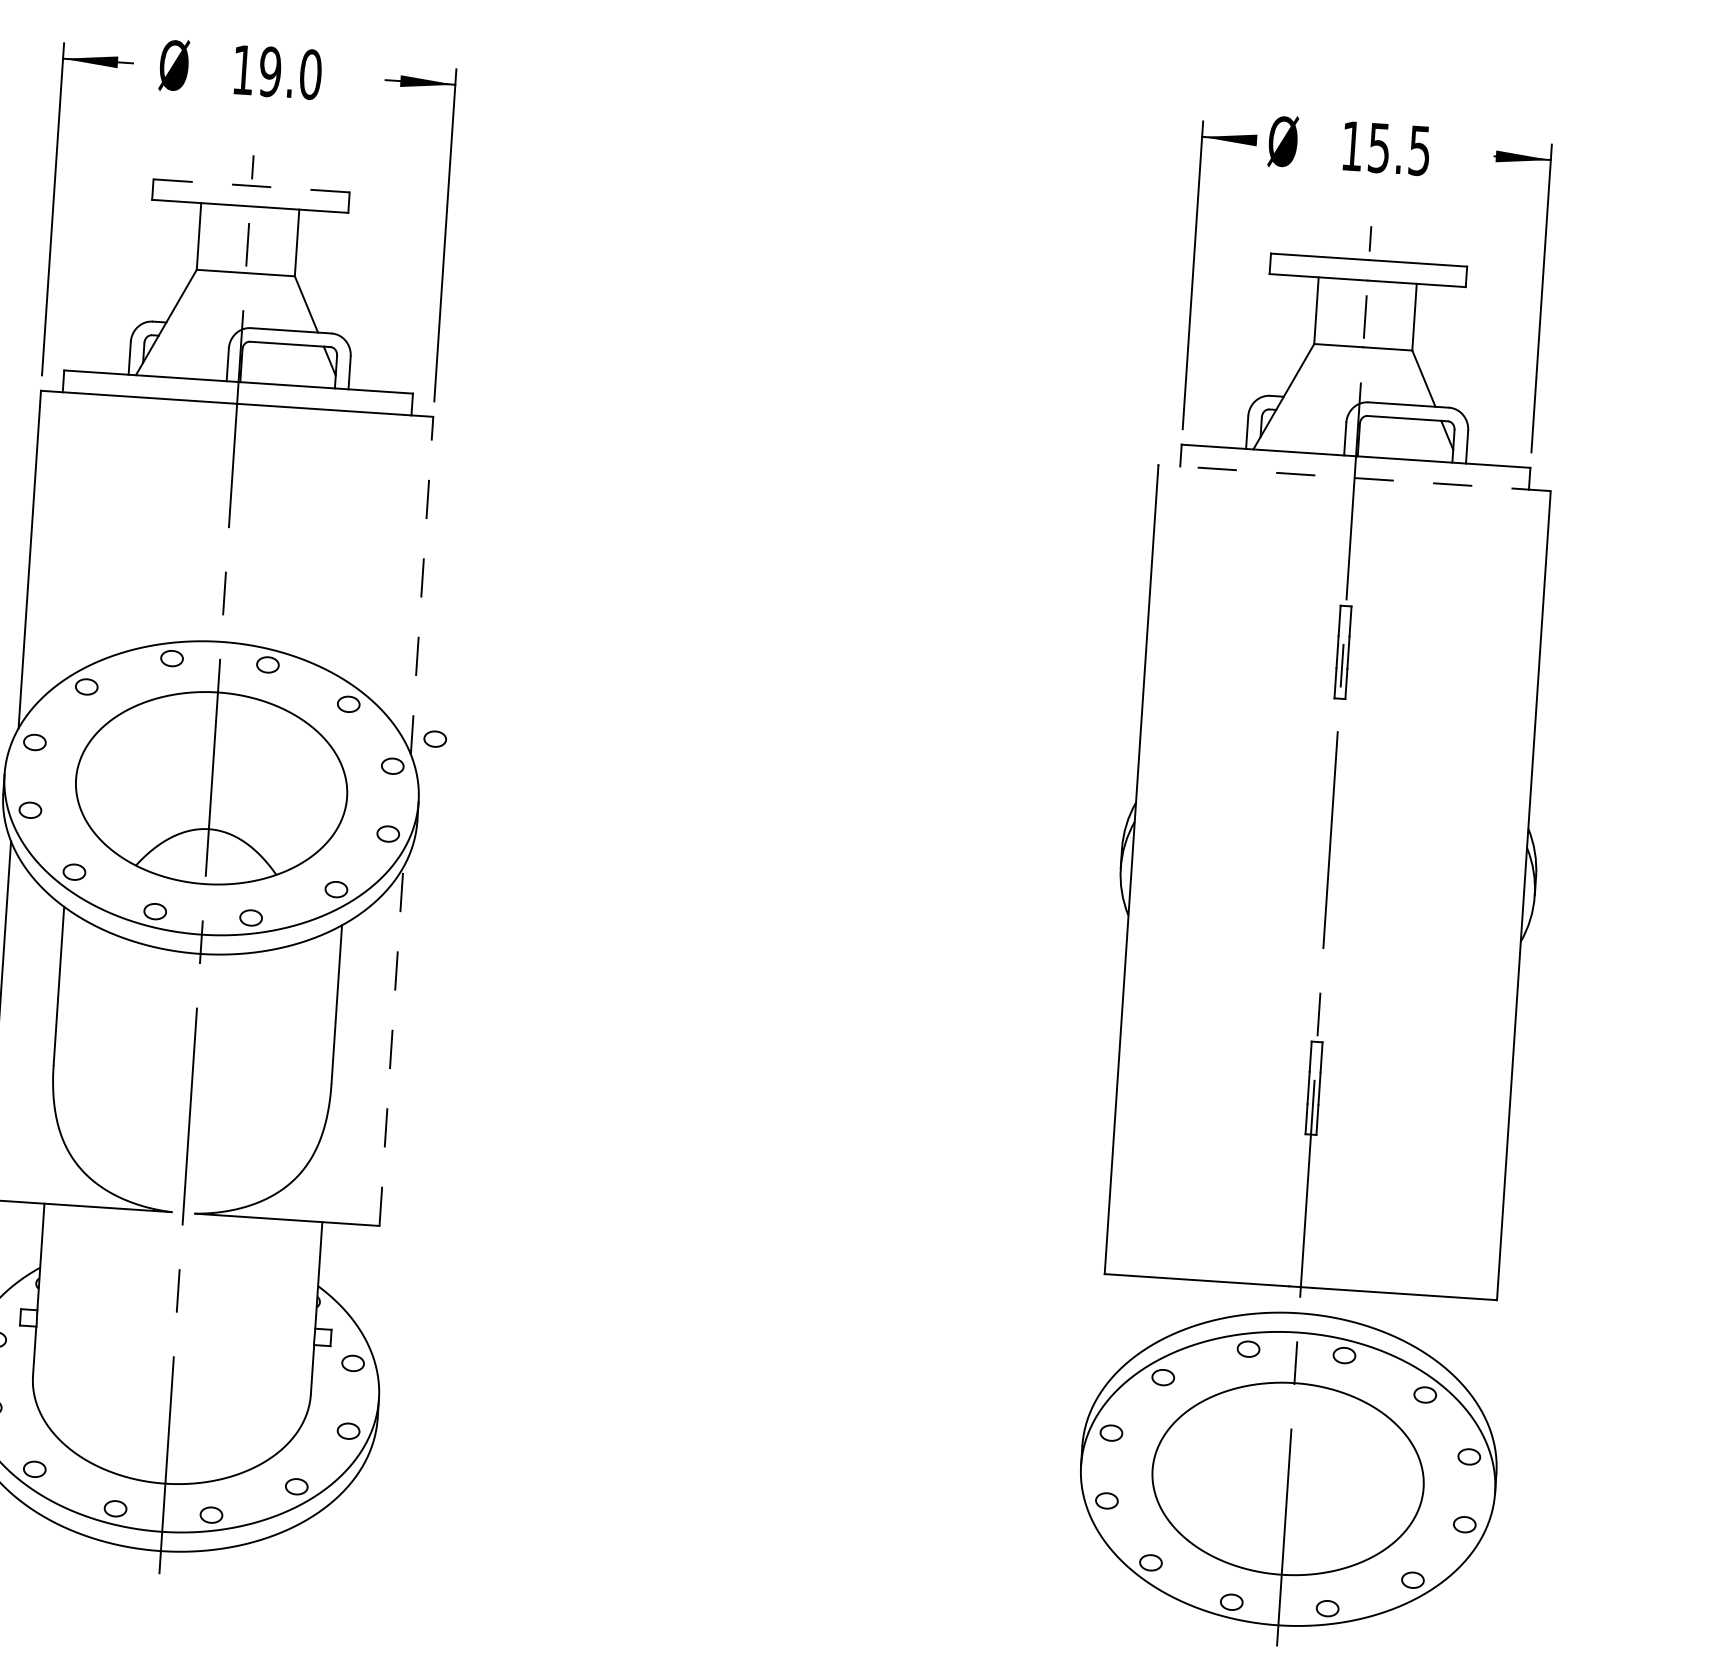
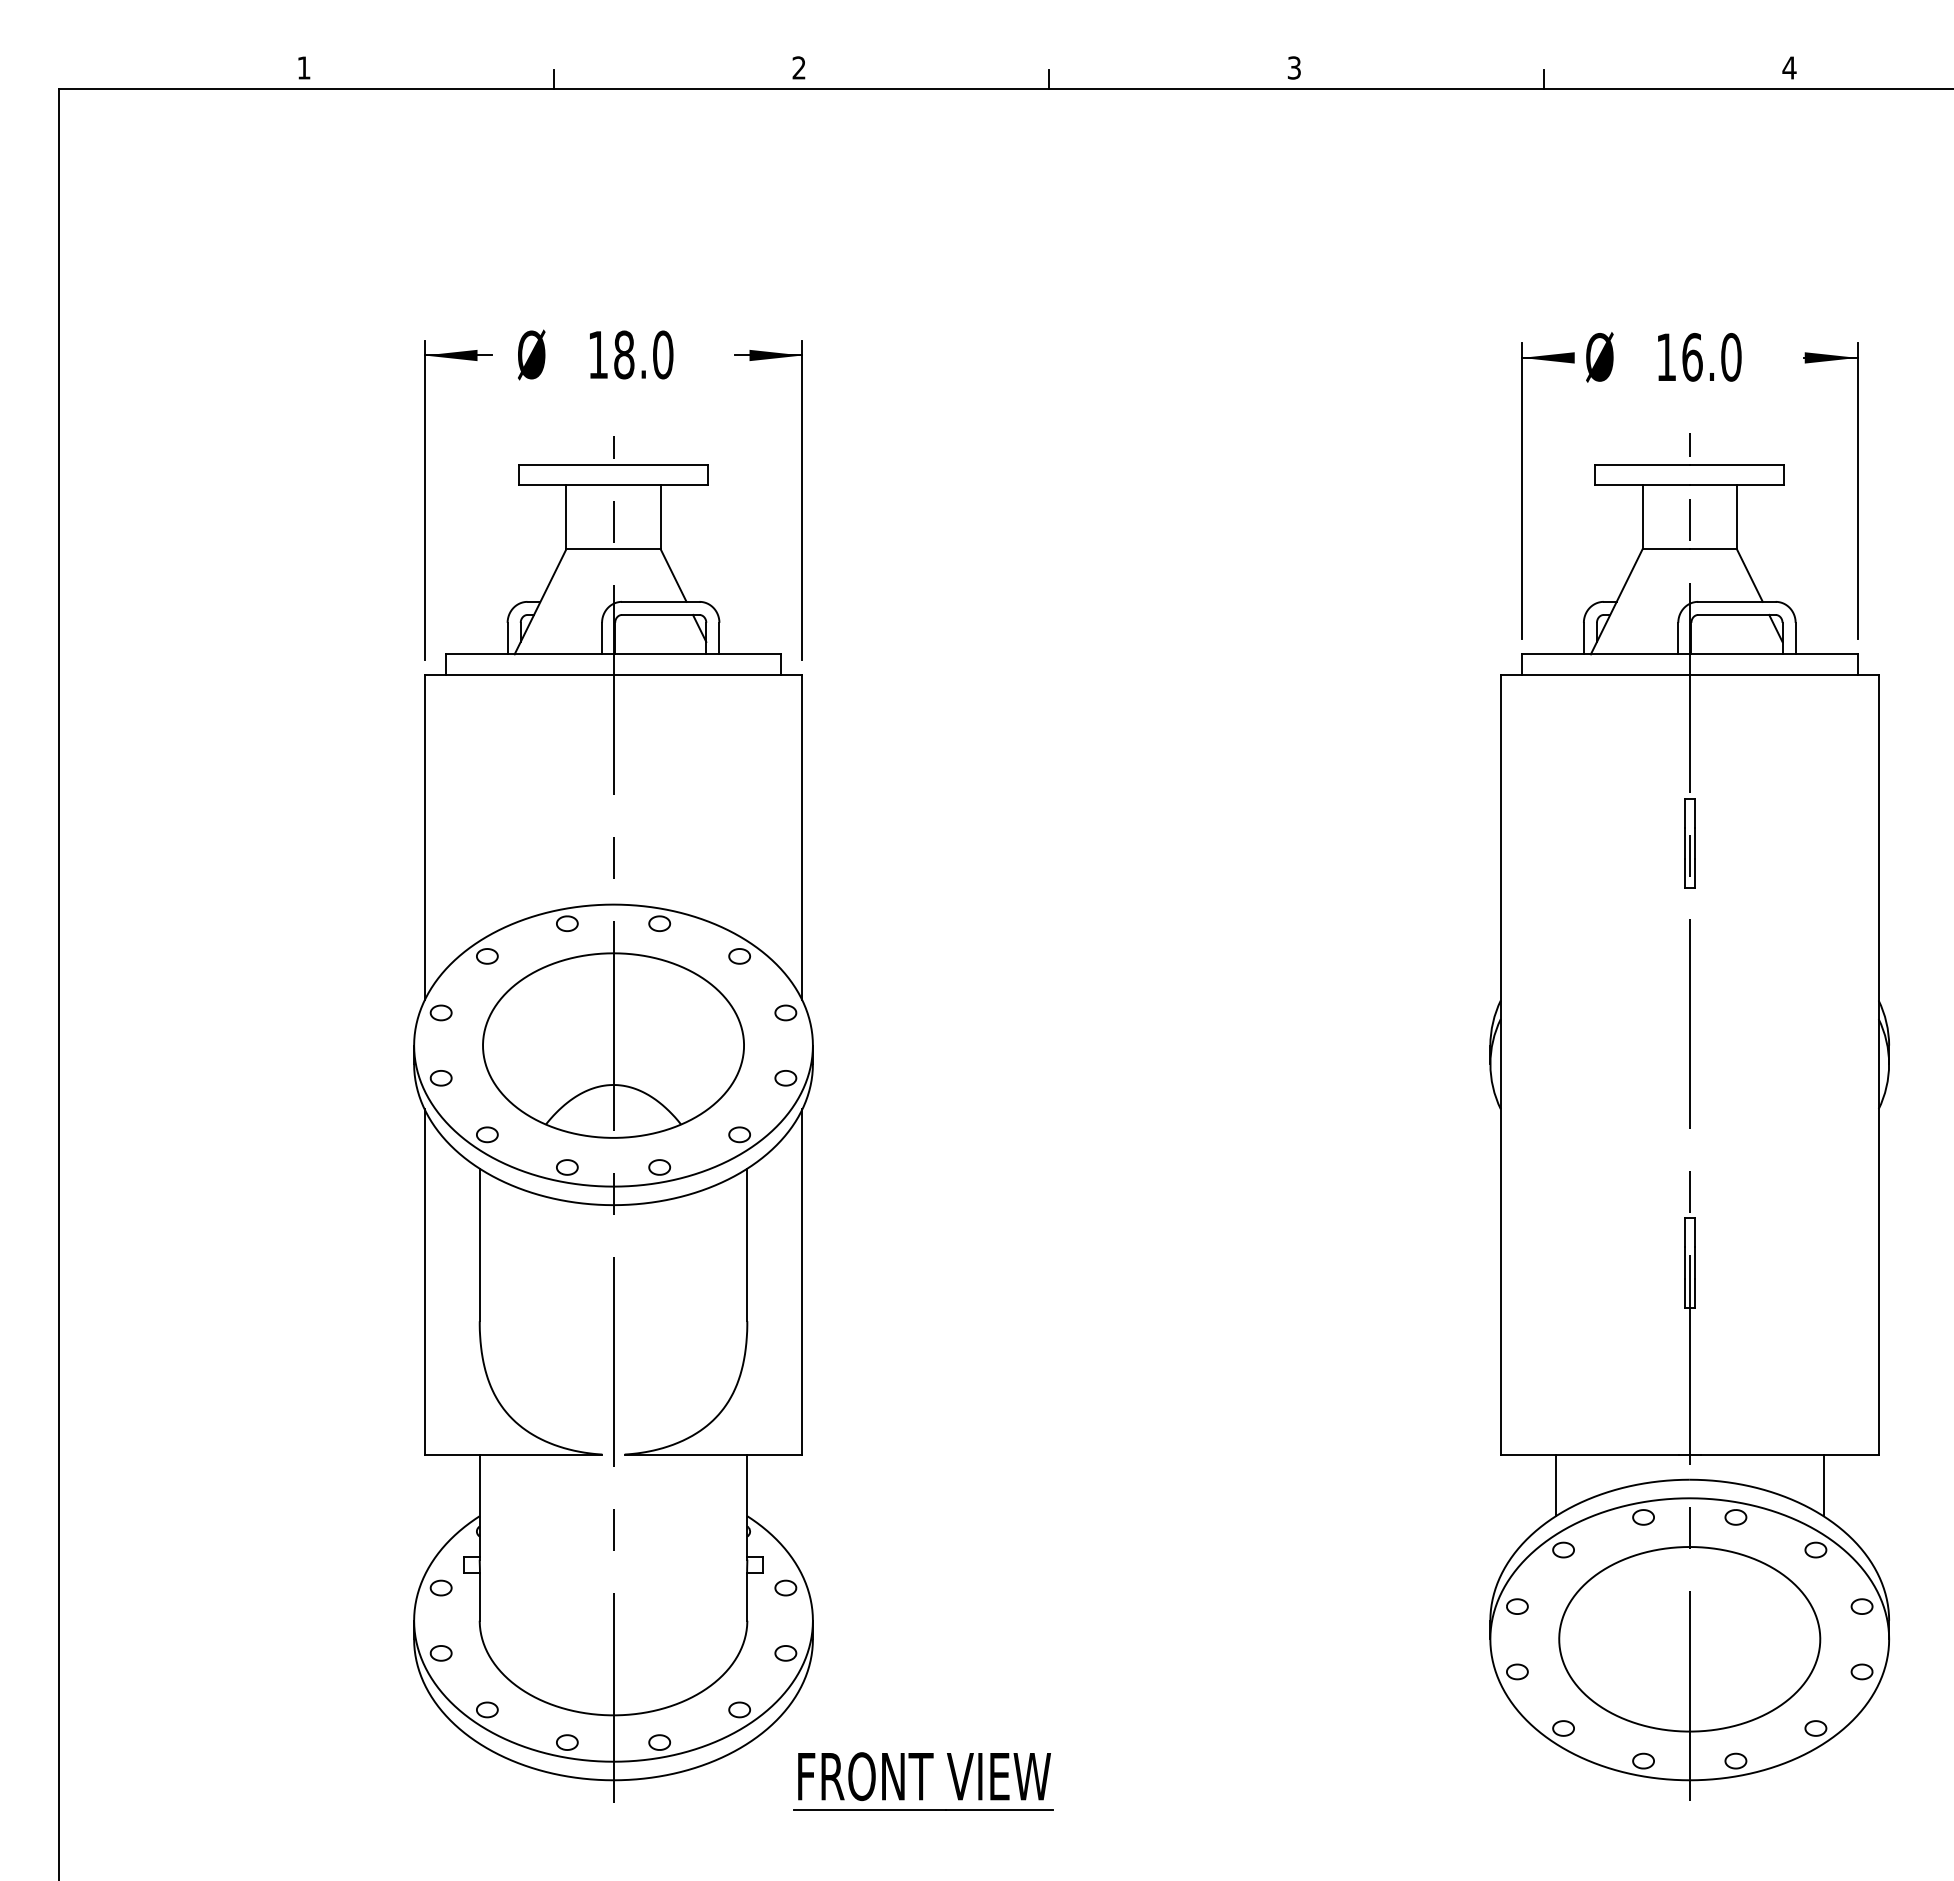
text: (270, 71) -> (624, 354), 19.0 -> 18.0
text: (1399, 149) -> (1711, 357), 15.5 -> 16.0
line: (252, 186) -> (614, 465), dashed -> solid
line: (1354, 478) -> (1689, 675), dashed -> solid
line: (422, 585) -> (802, 837), dashed -> solid
part: (434, 739) -> (824, 984), removed
line: (391, 1046) -> (802, 1281), dashed -> solid
line: (1159, 1310) -> (1555, 1485), added
line: (1437, 1328) -> (1823, 1485), added
part: (482, 1573) -> (923, 1781), added

